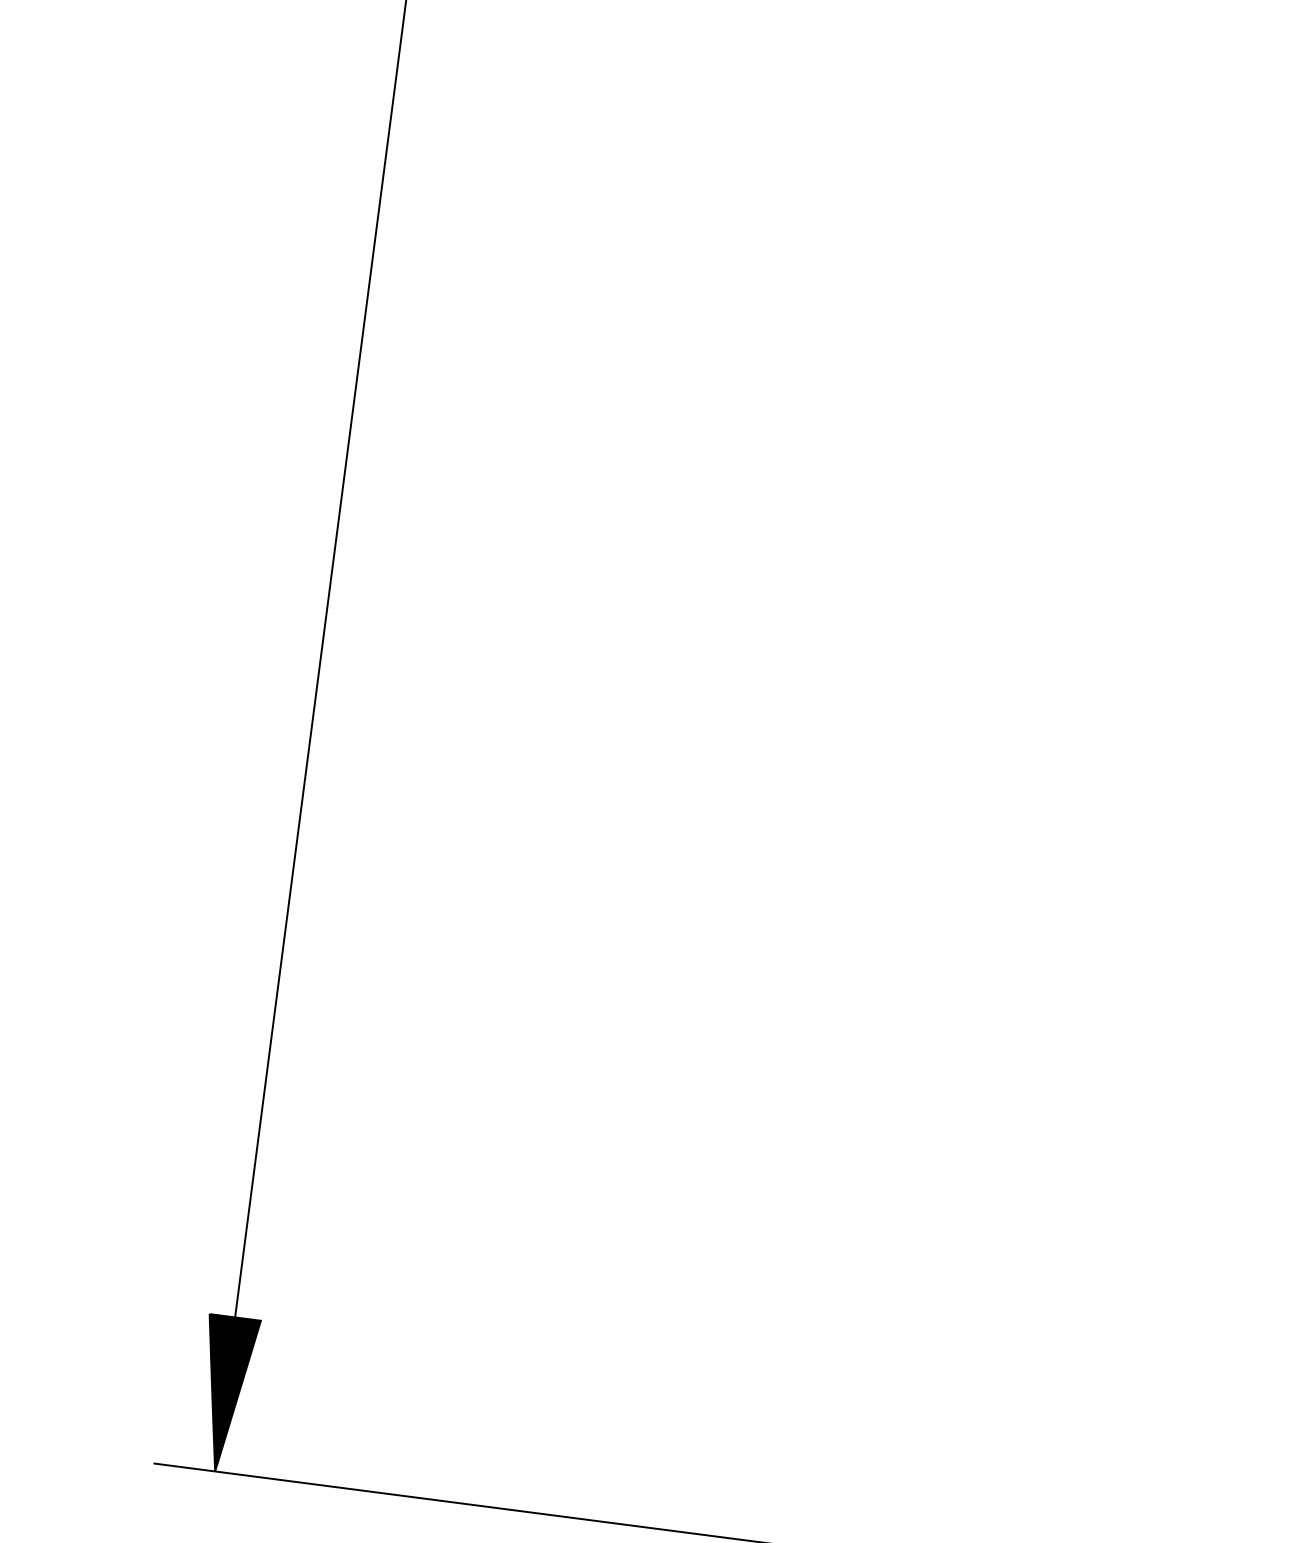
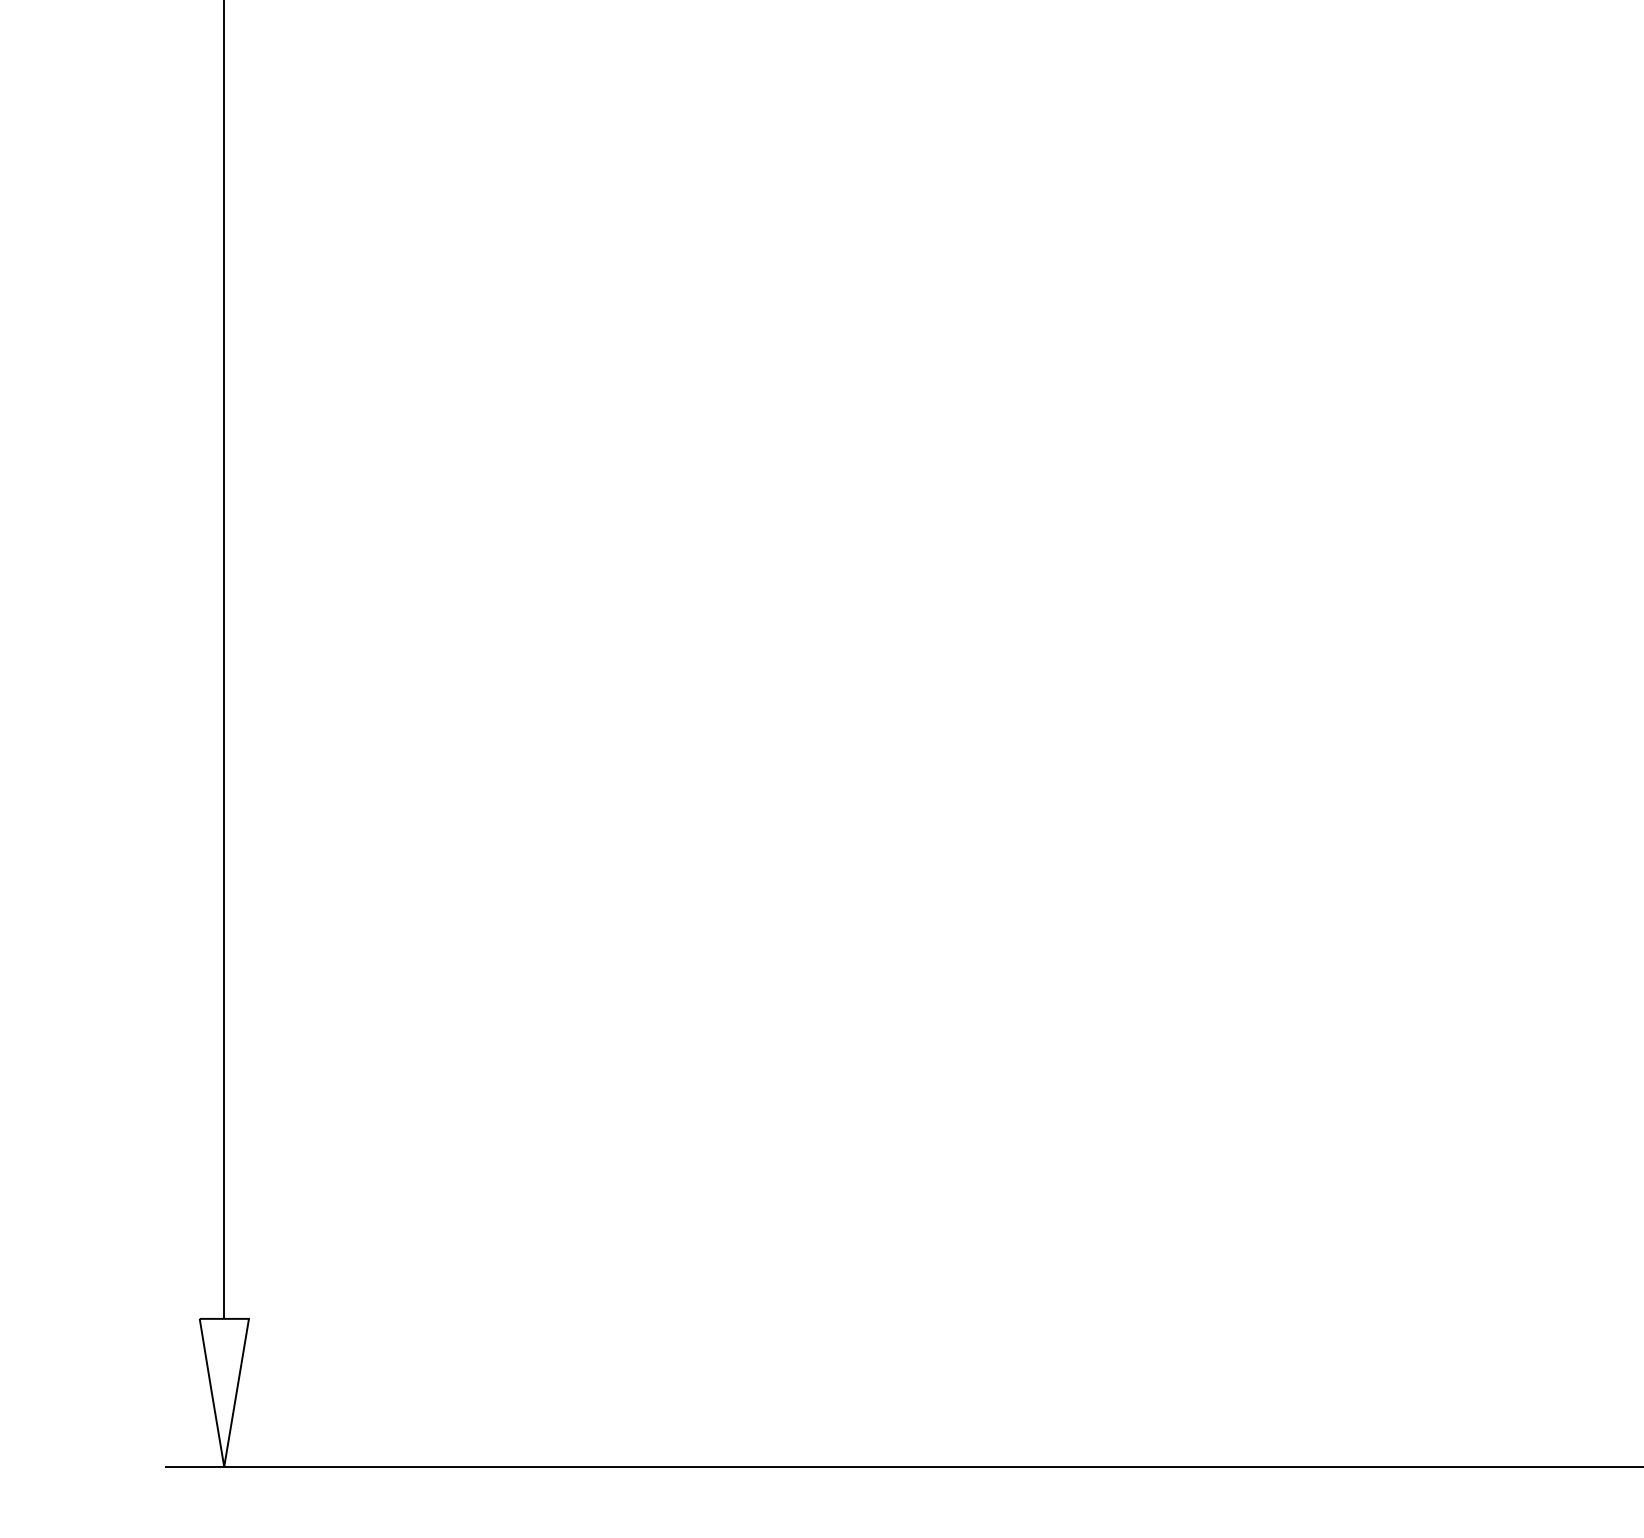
fill: (224, 1393) -> (223, 1392), removed

